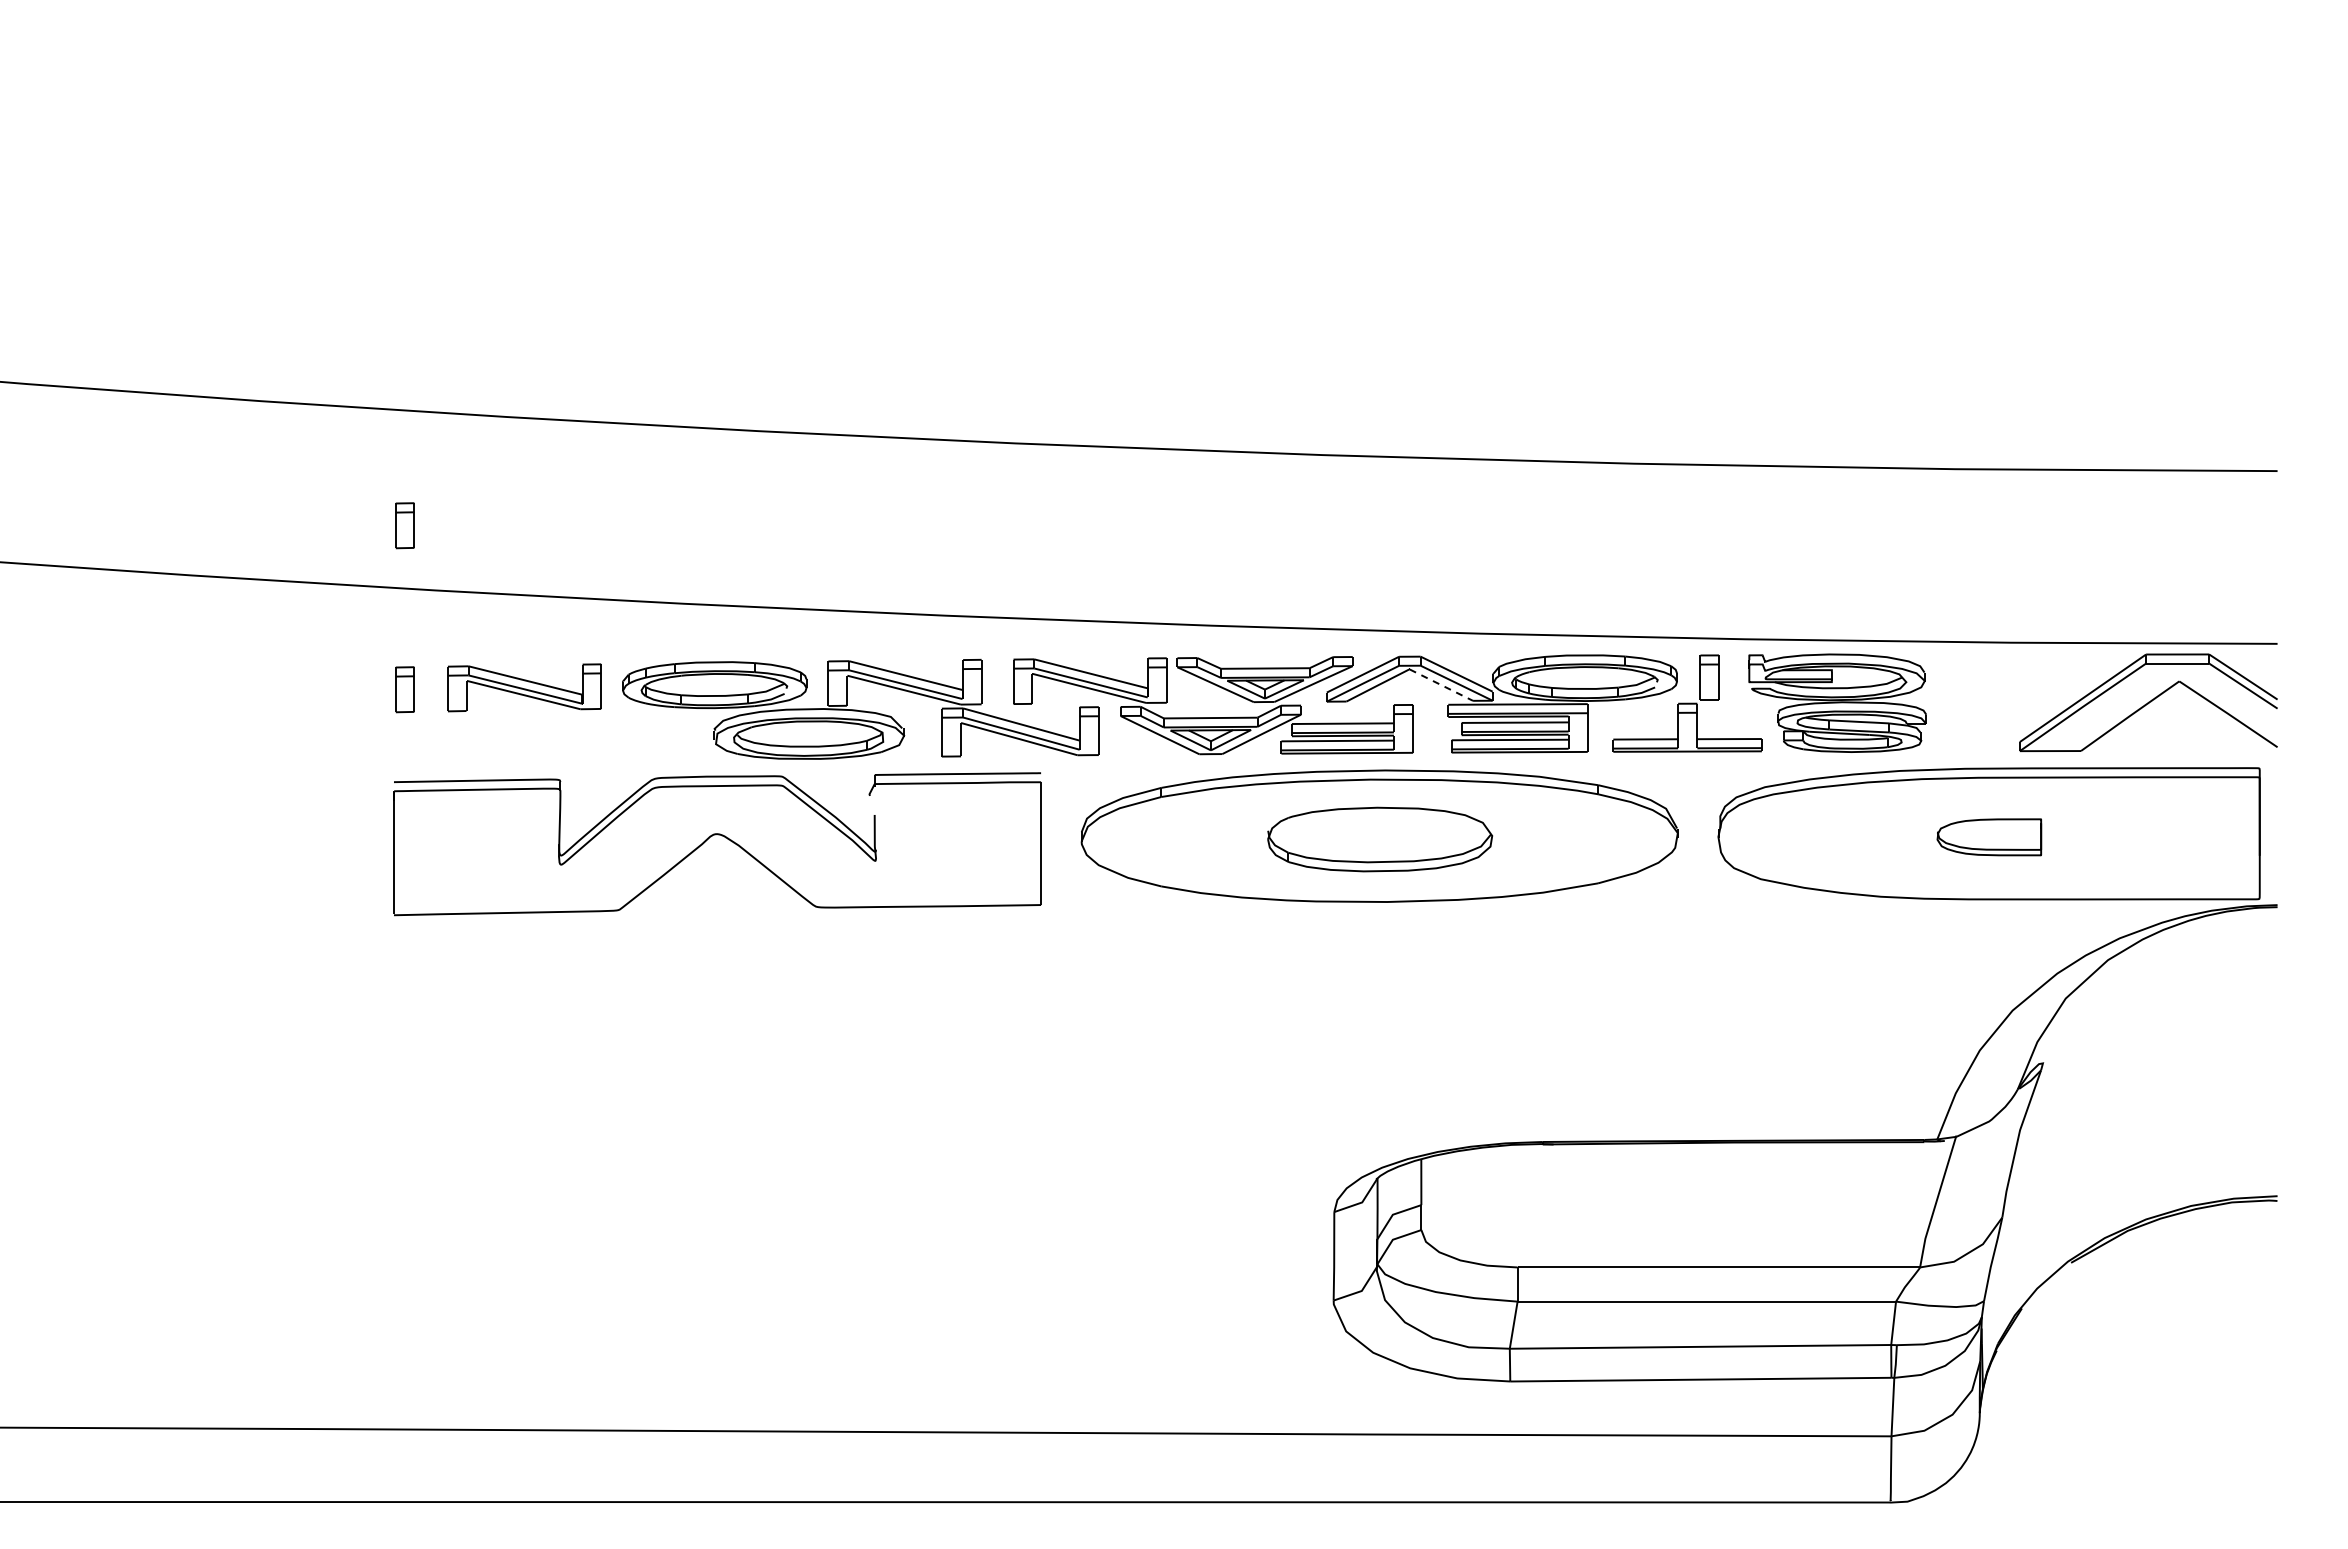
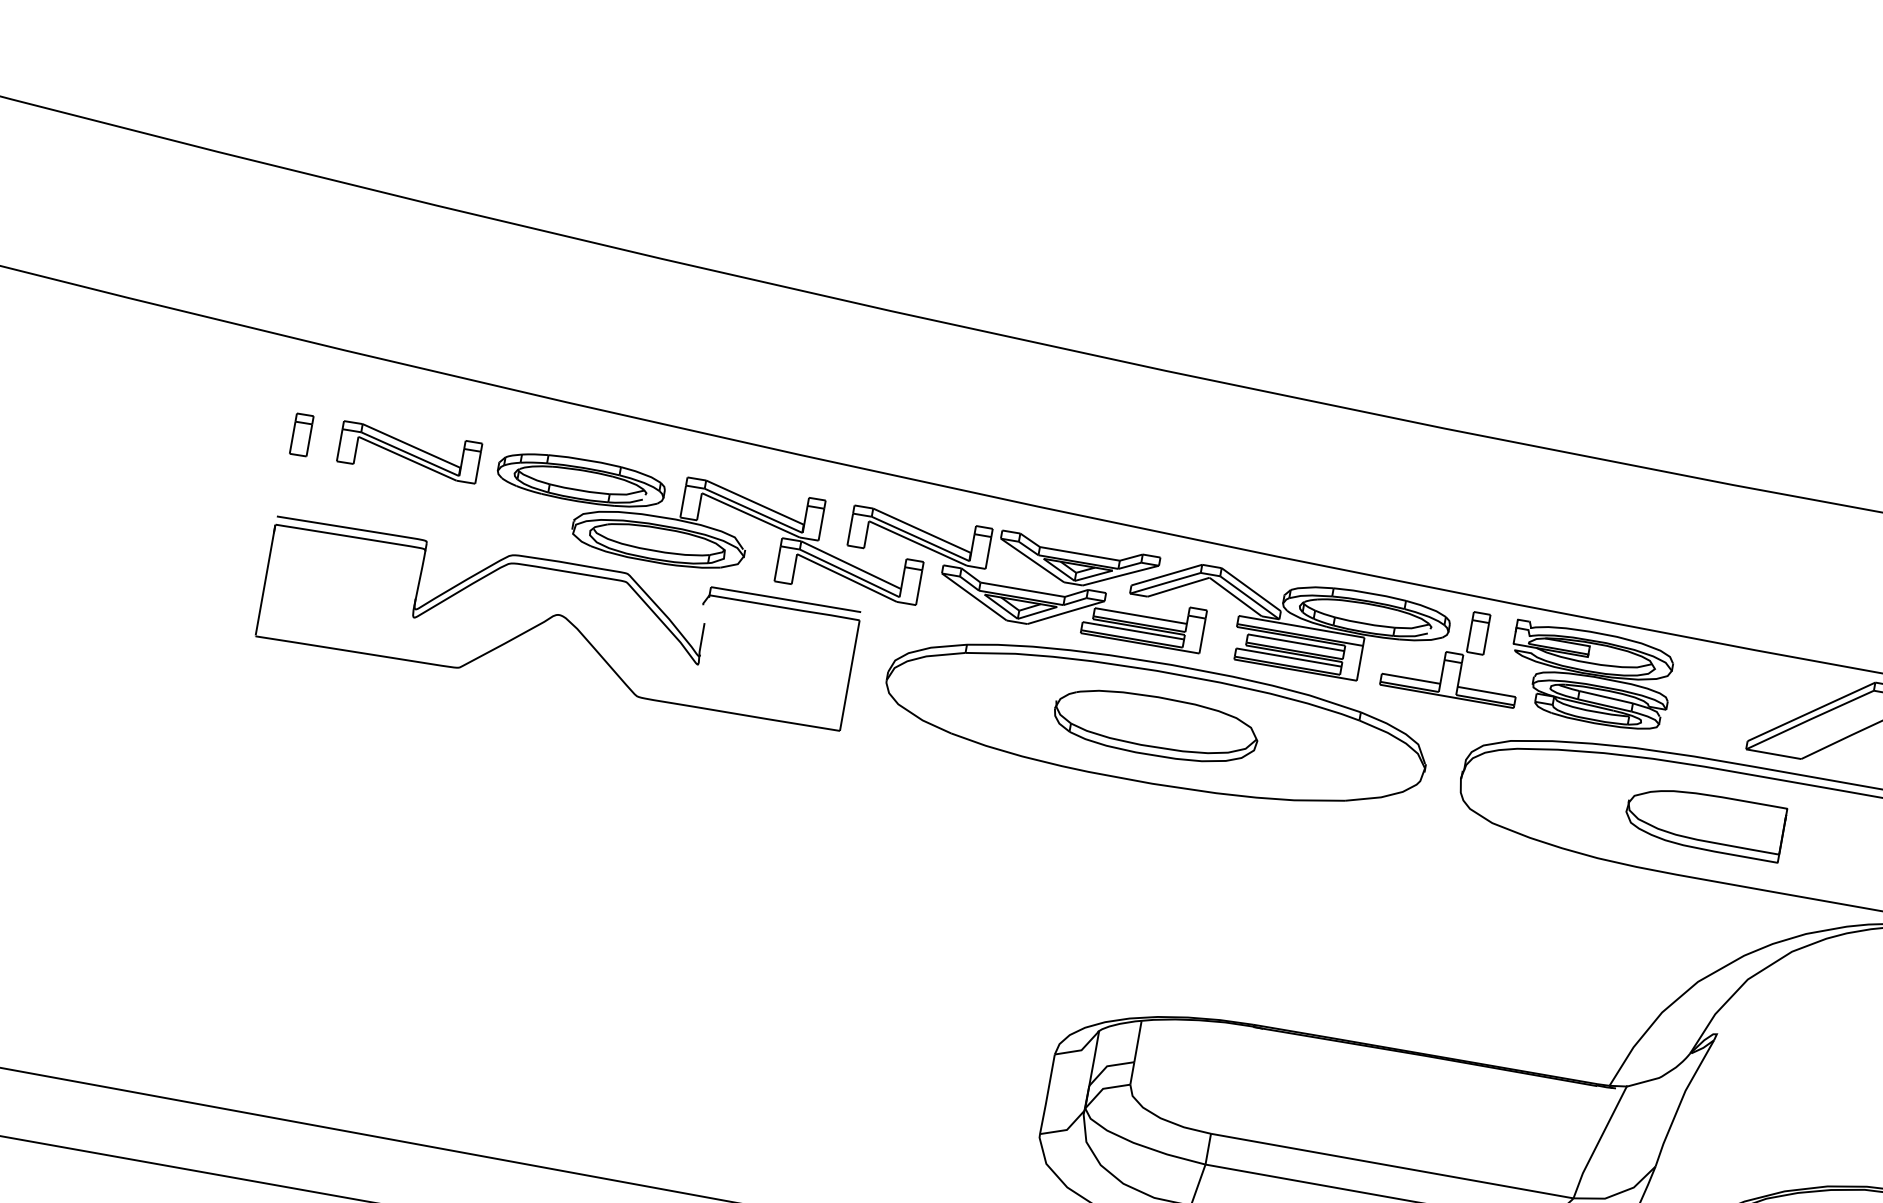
part: (404, 525) -> (327, 286), removed
line: (1441, 685) -> (1235, 597), dashed -> solid
part: (1989, 837) -> (1704, 822), size x1.67

